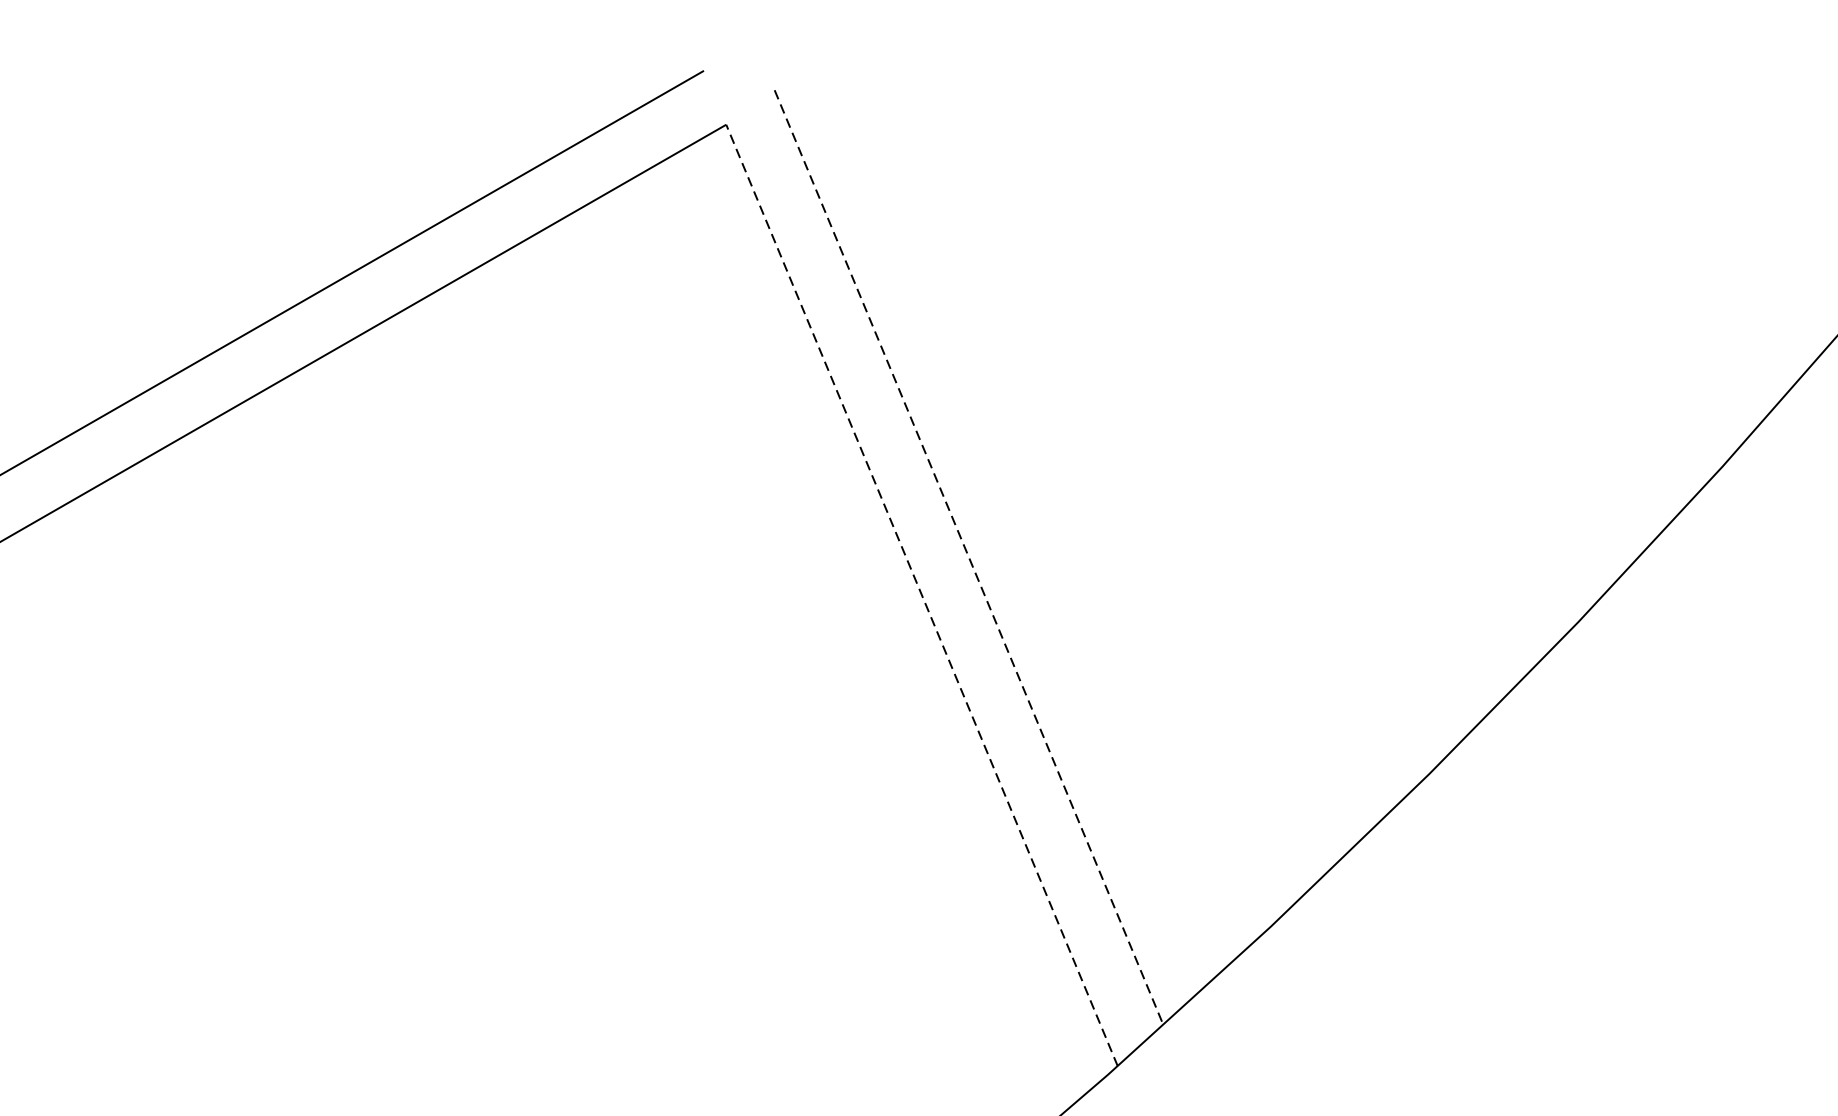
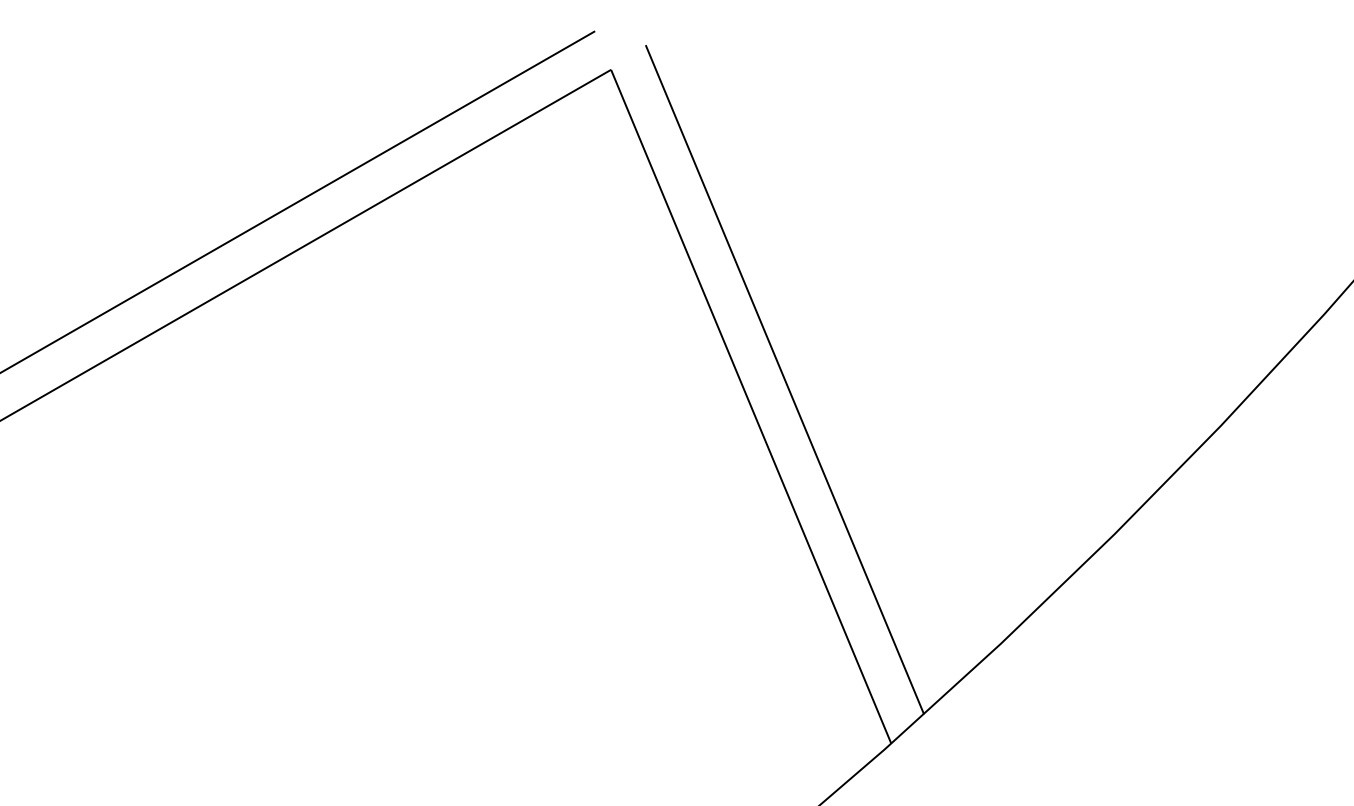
line: (969, 558) -> (785, 380), dashed -> solid
line: (922, 595) -> (751, 406), dashed -> solid

